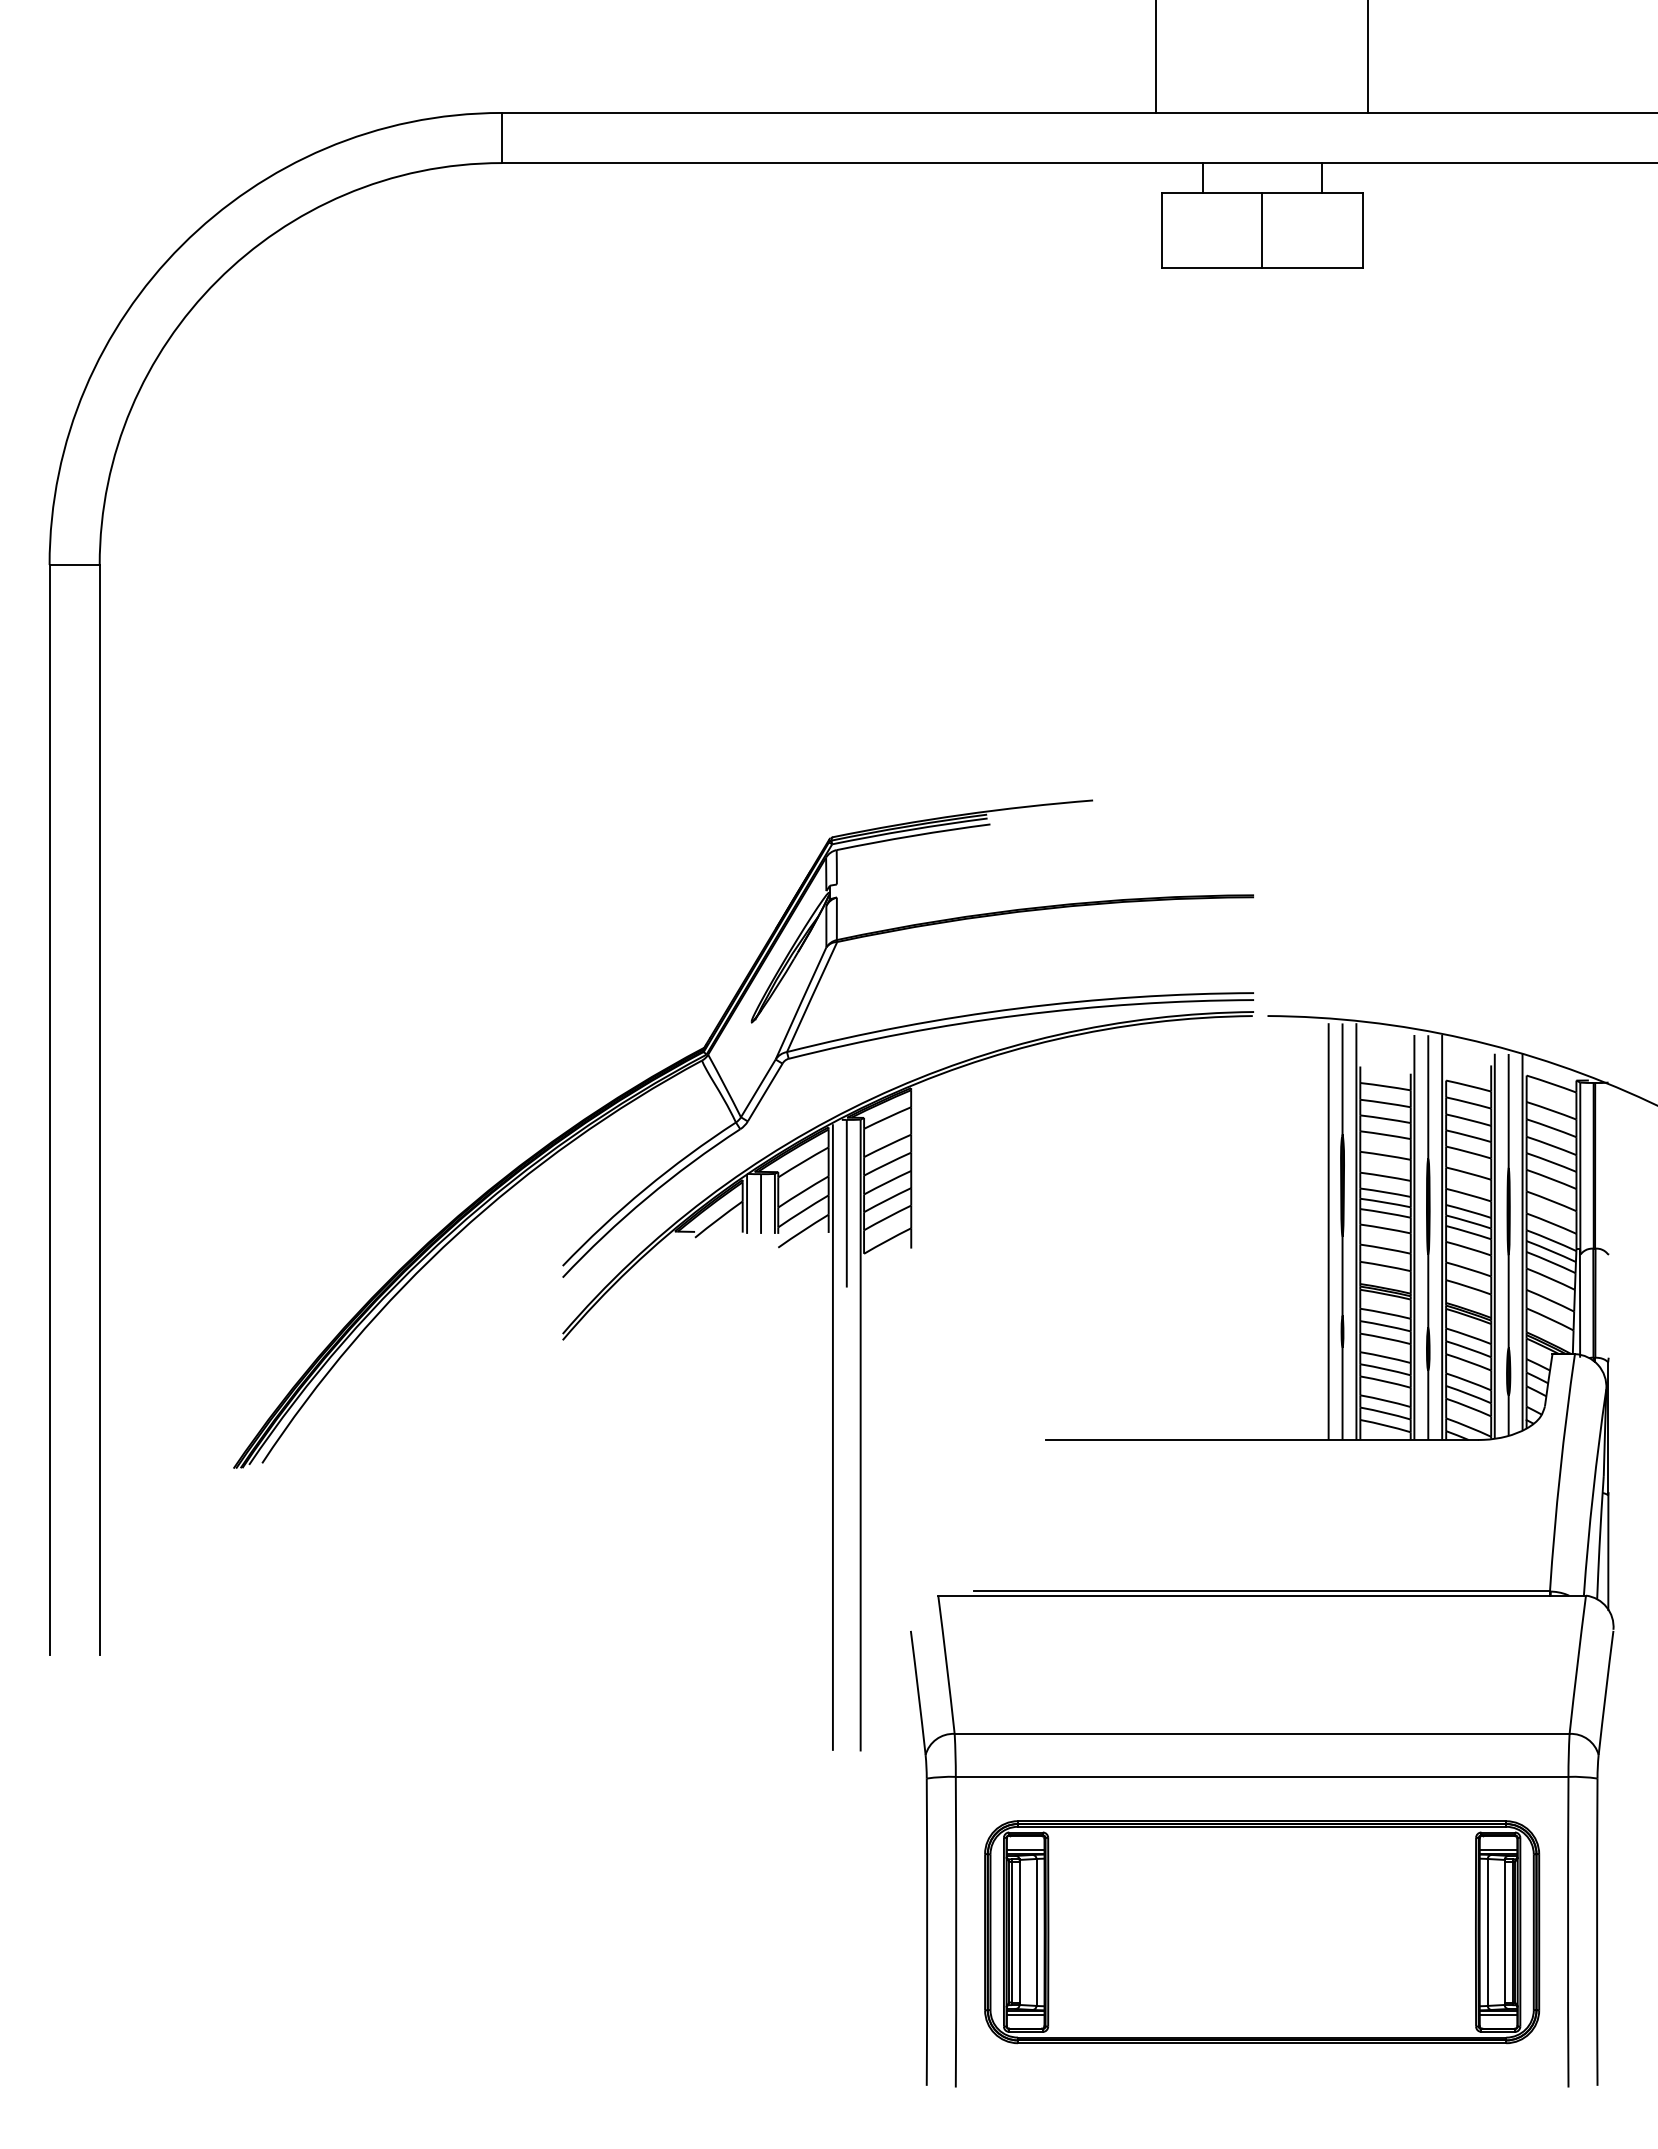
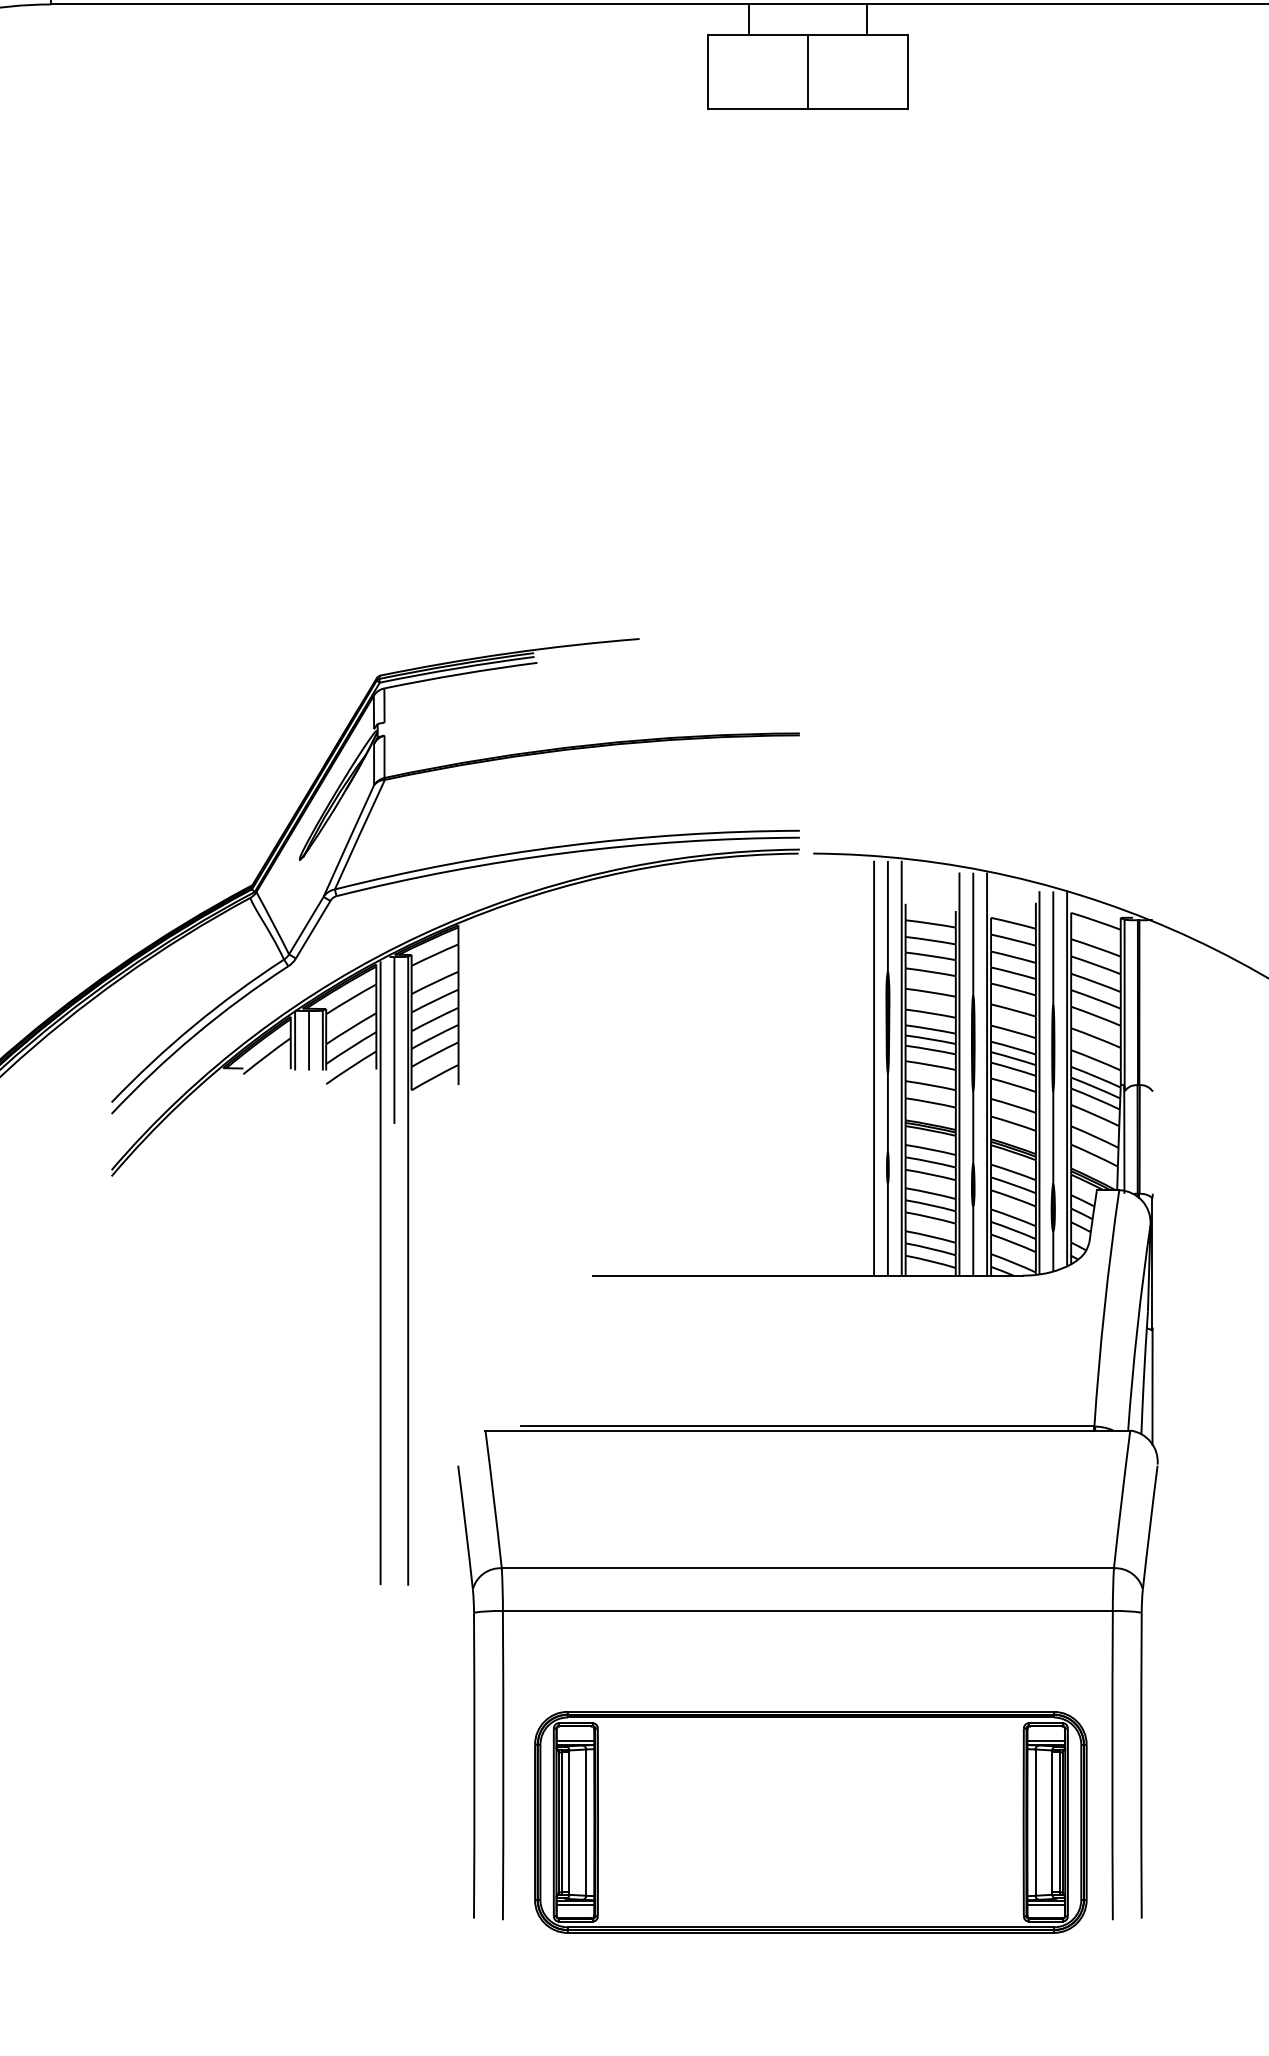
part: (1262, 1932) -> (811, 1822), moved

